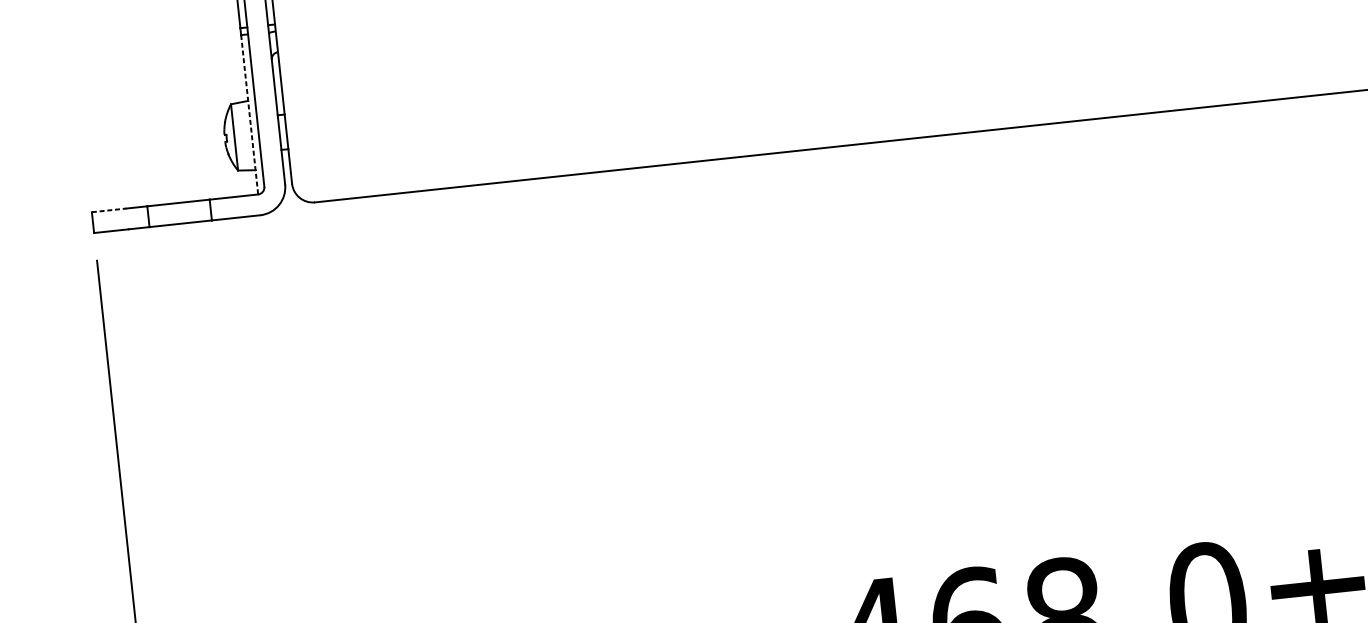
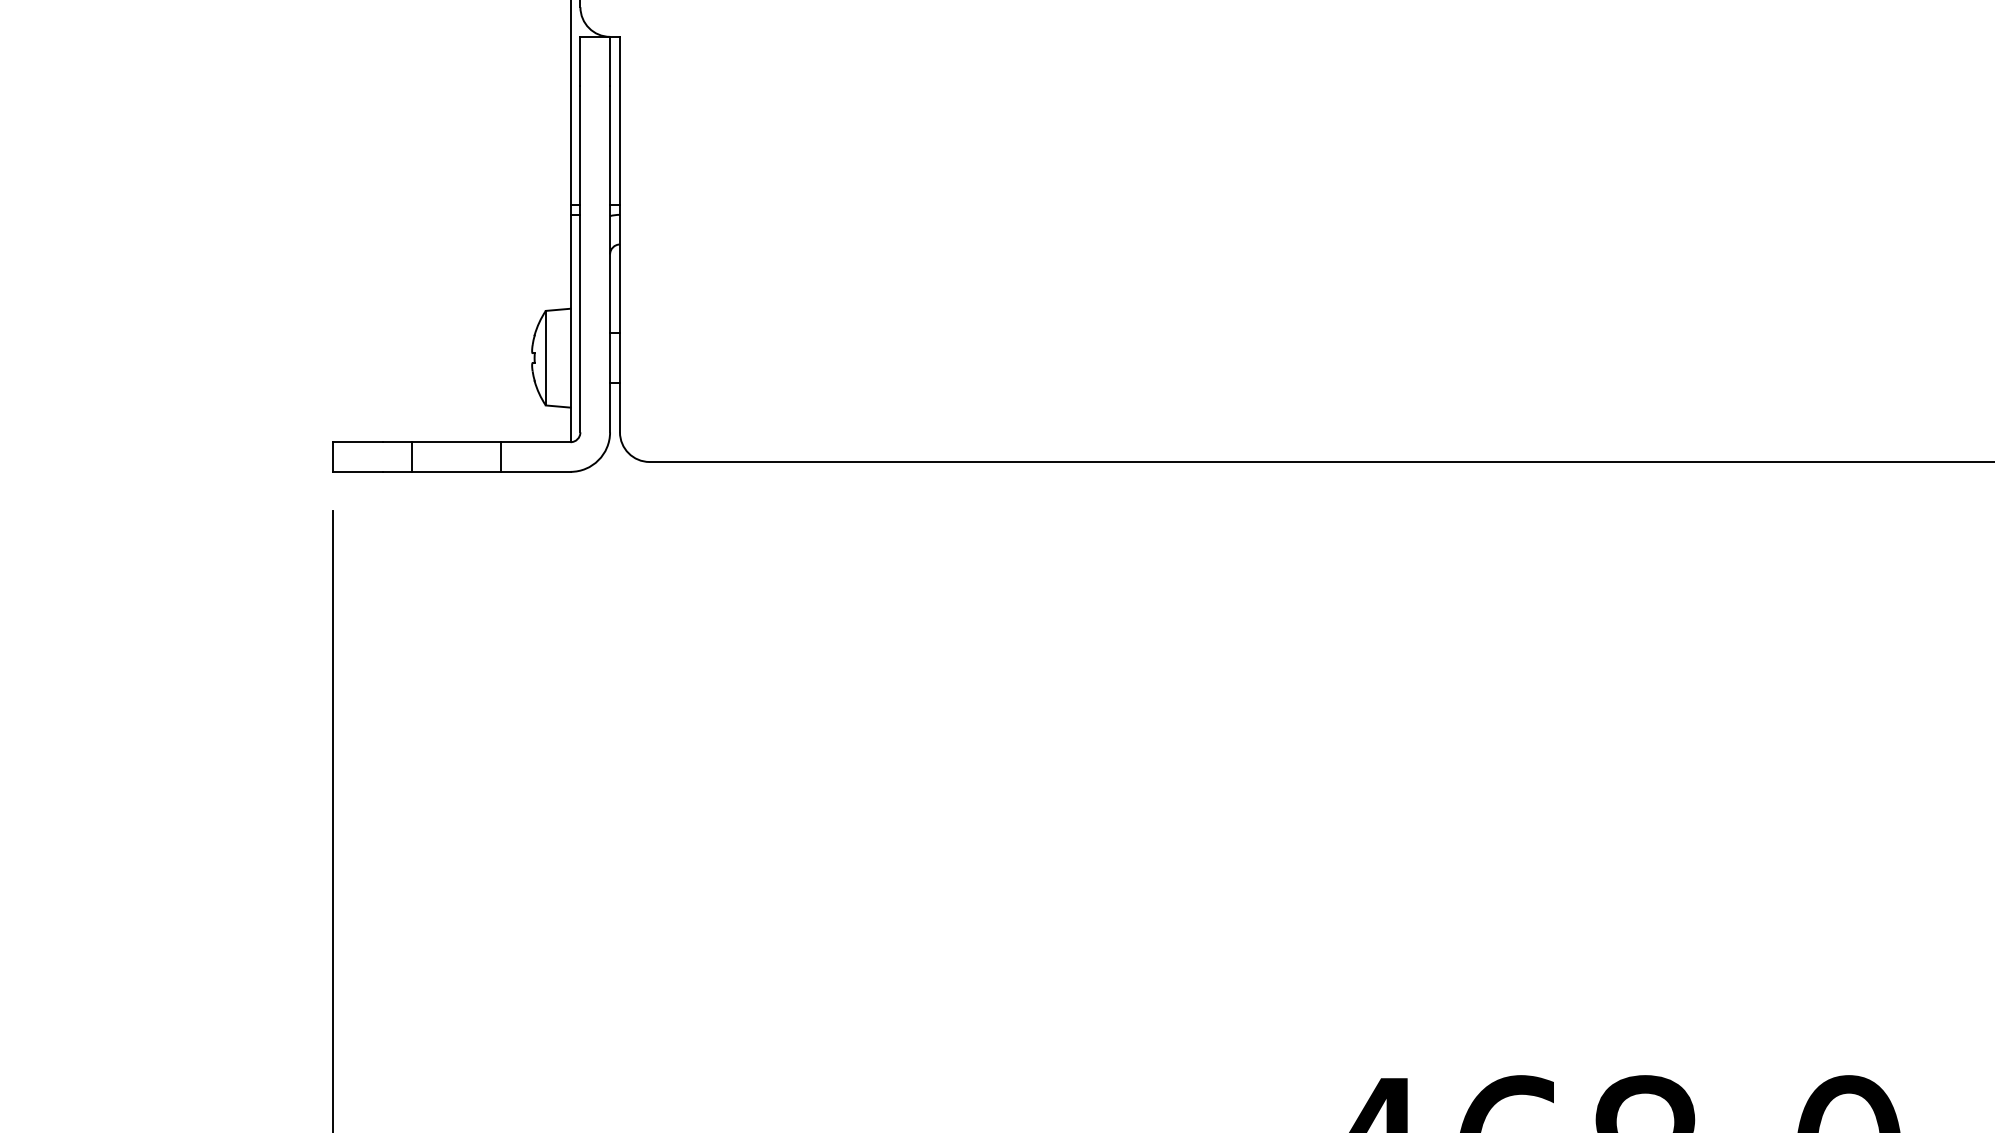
line: (249, 114) -> (570, 328), dashed -> solid
line: (108, 210) -> (357, 442), dashed -> solid

